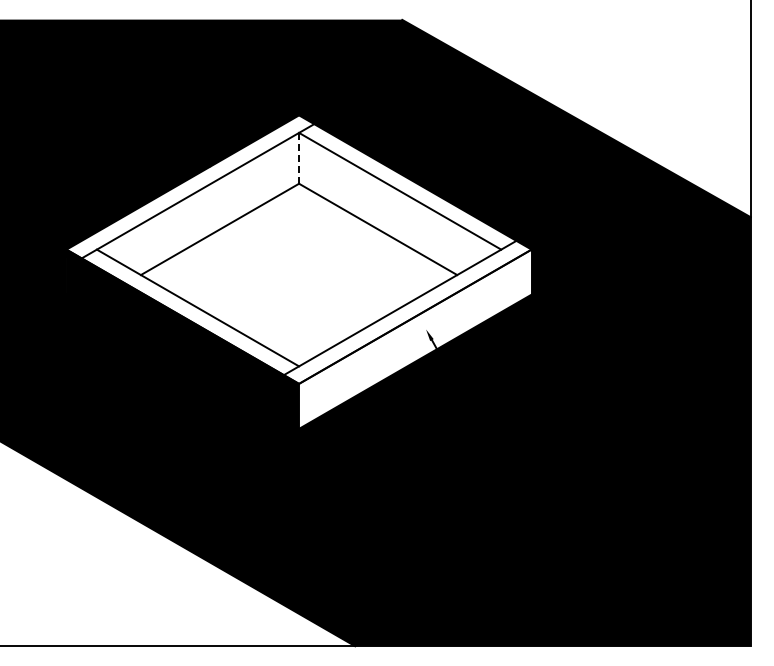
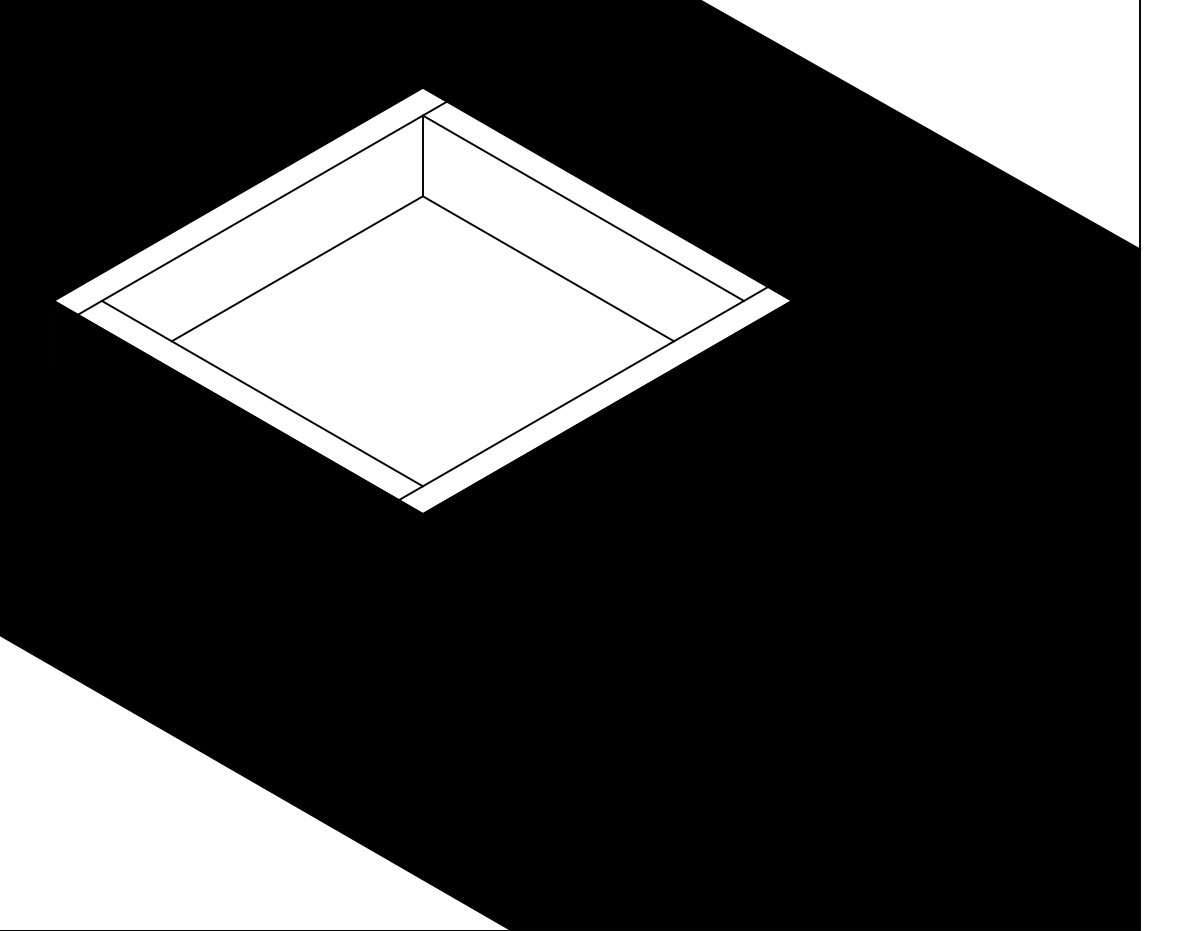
line: (299, 158) -> (423, 156), dashed -> solid
fill: (415, 338) -> (607, 442), added

